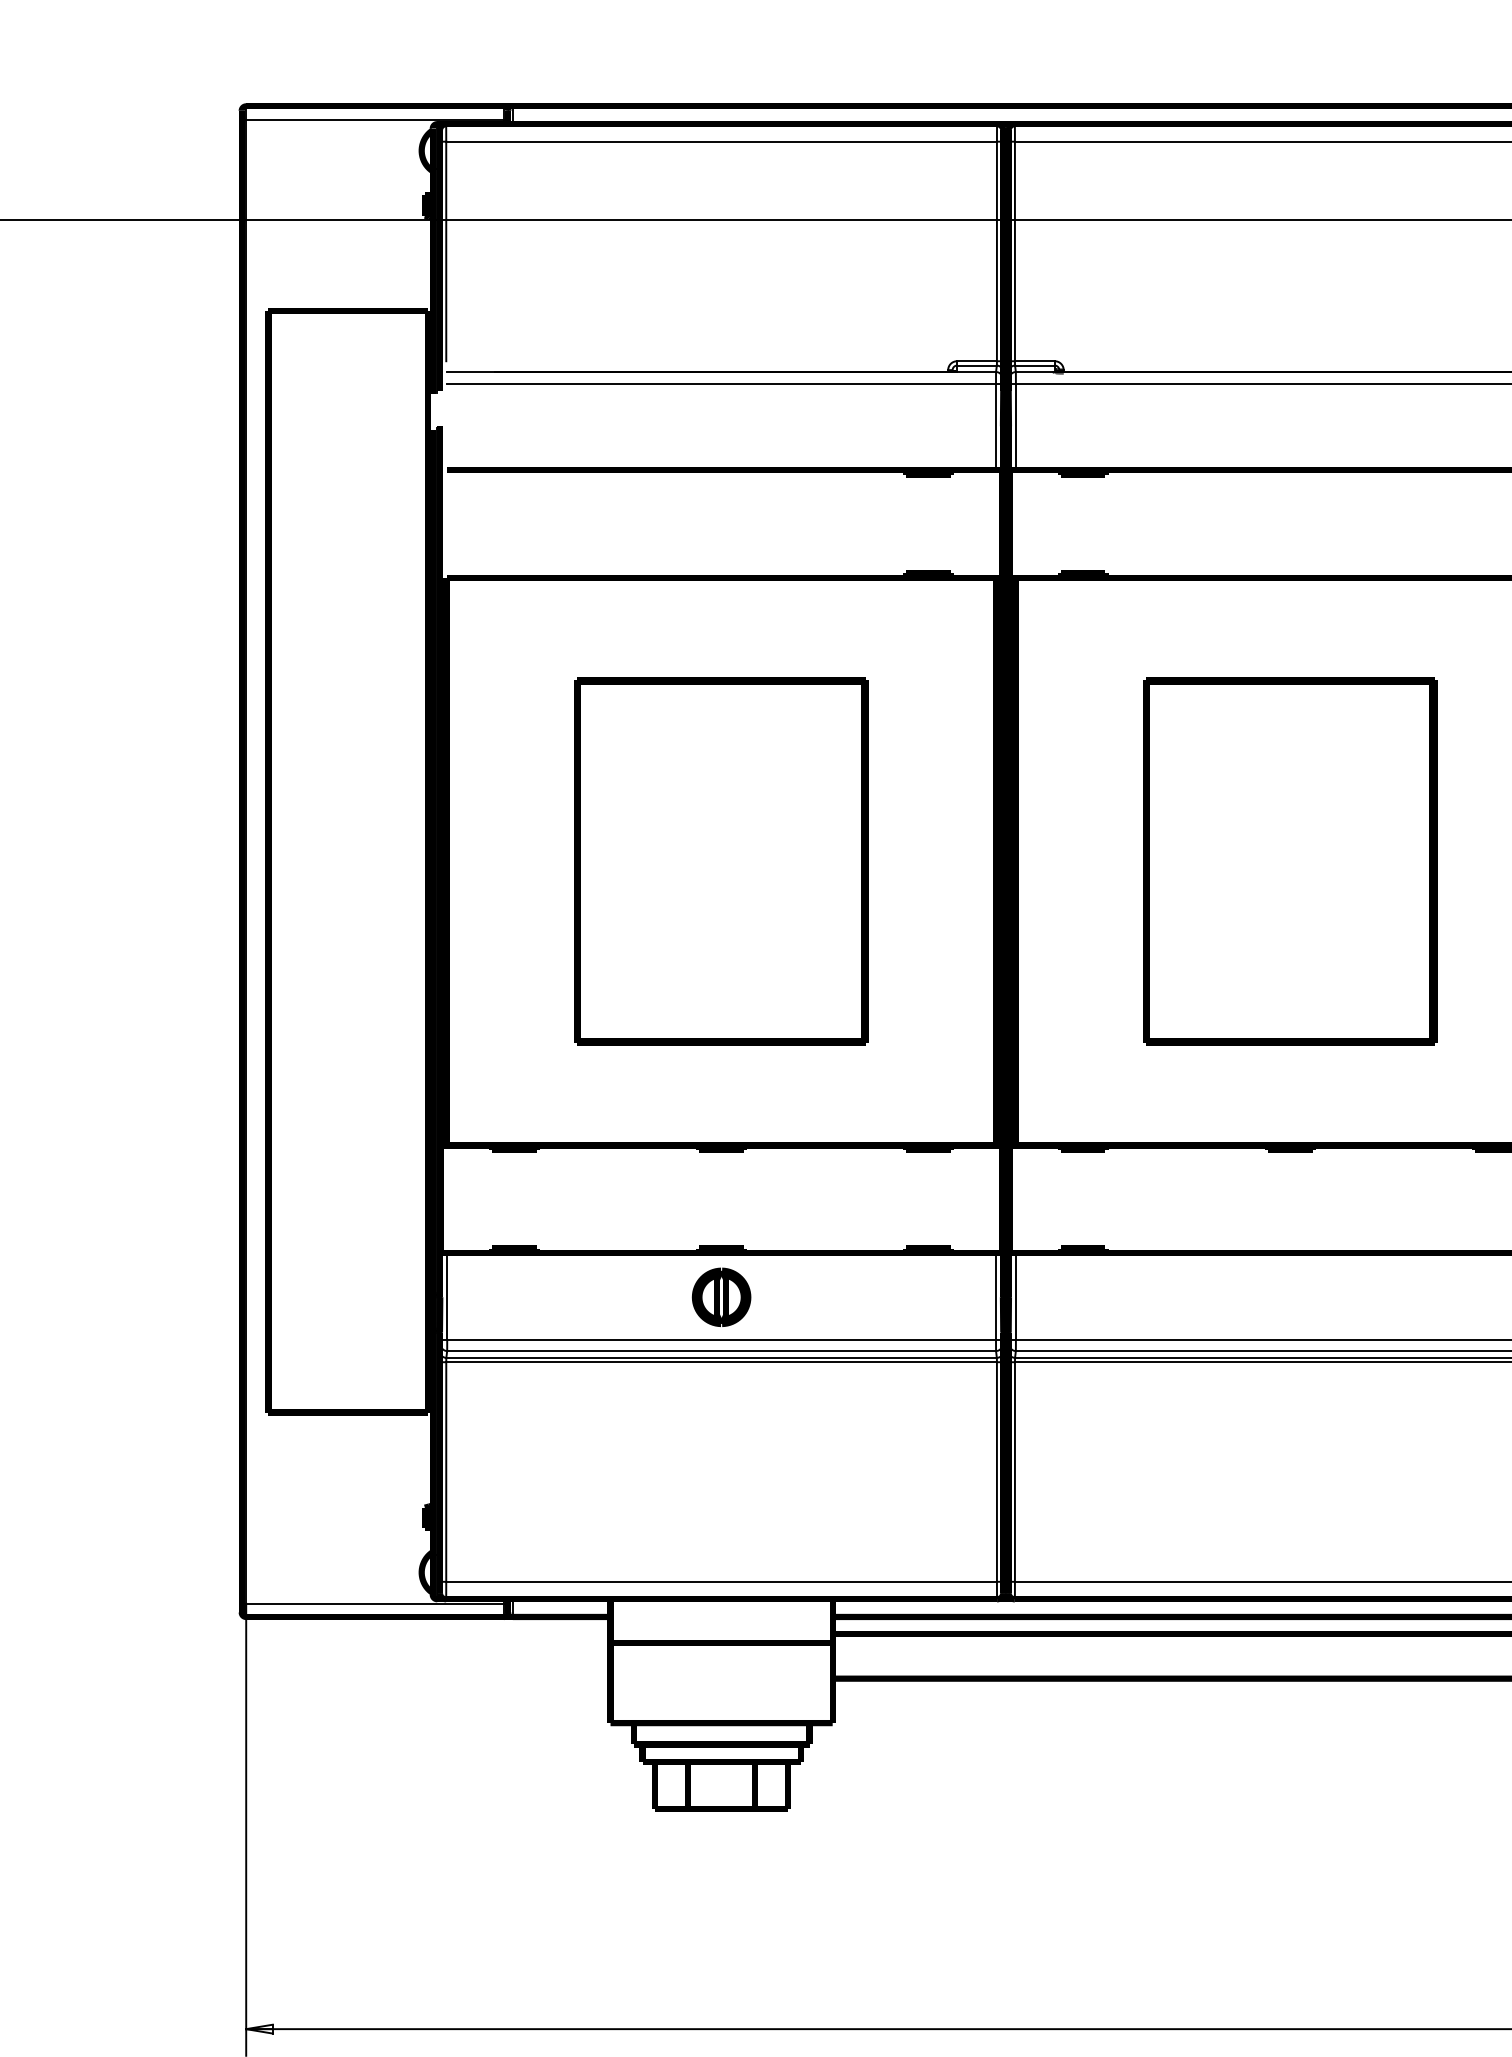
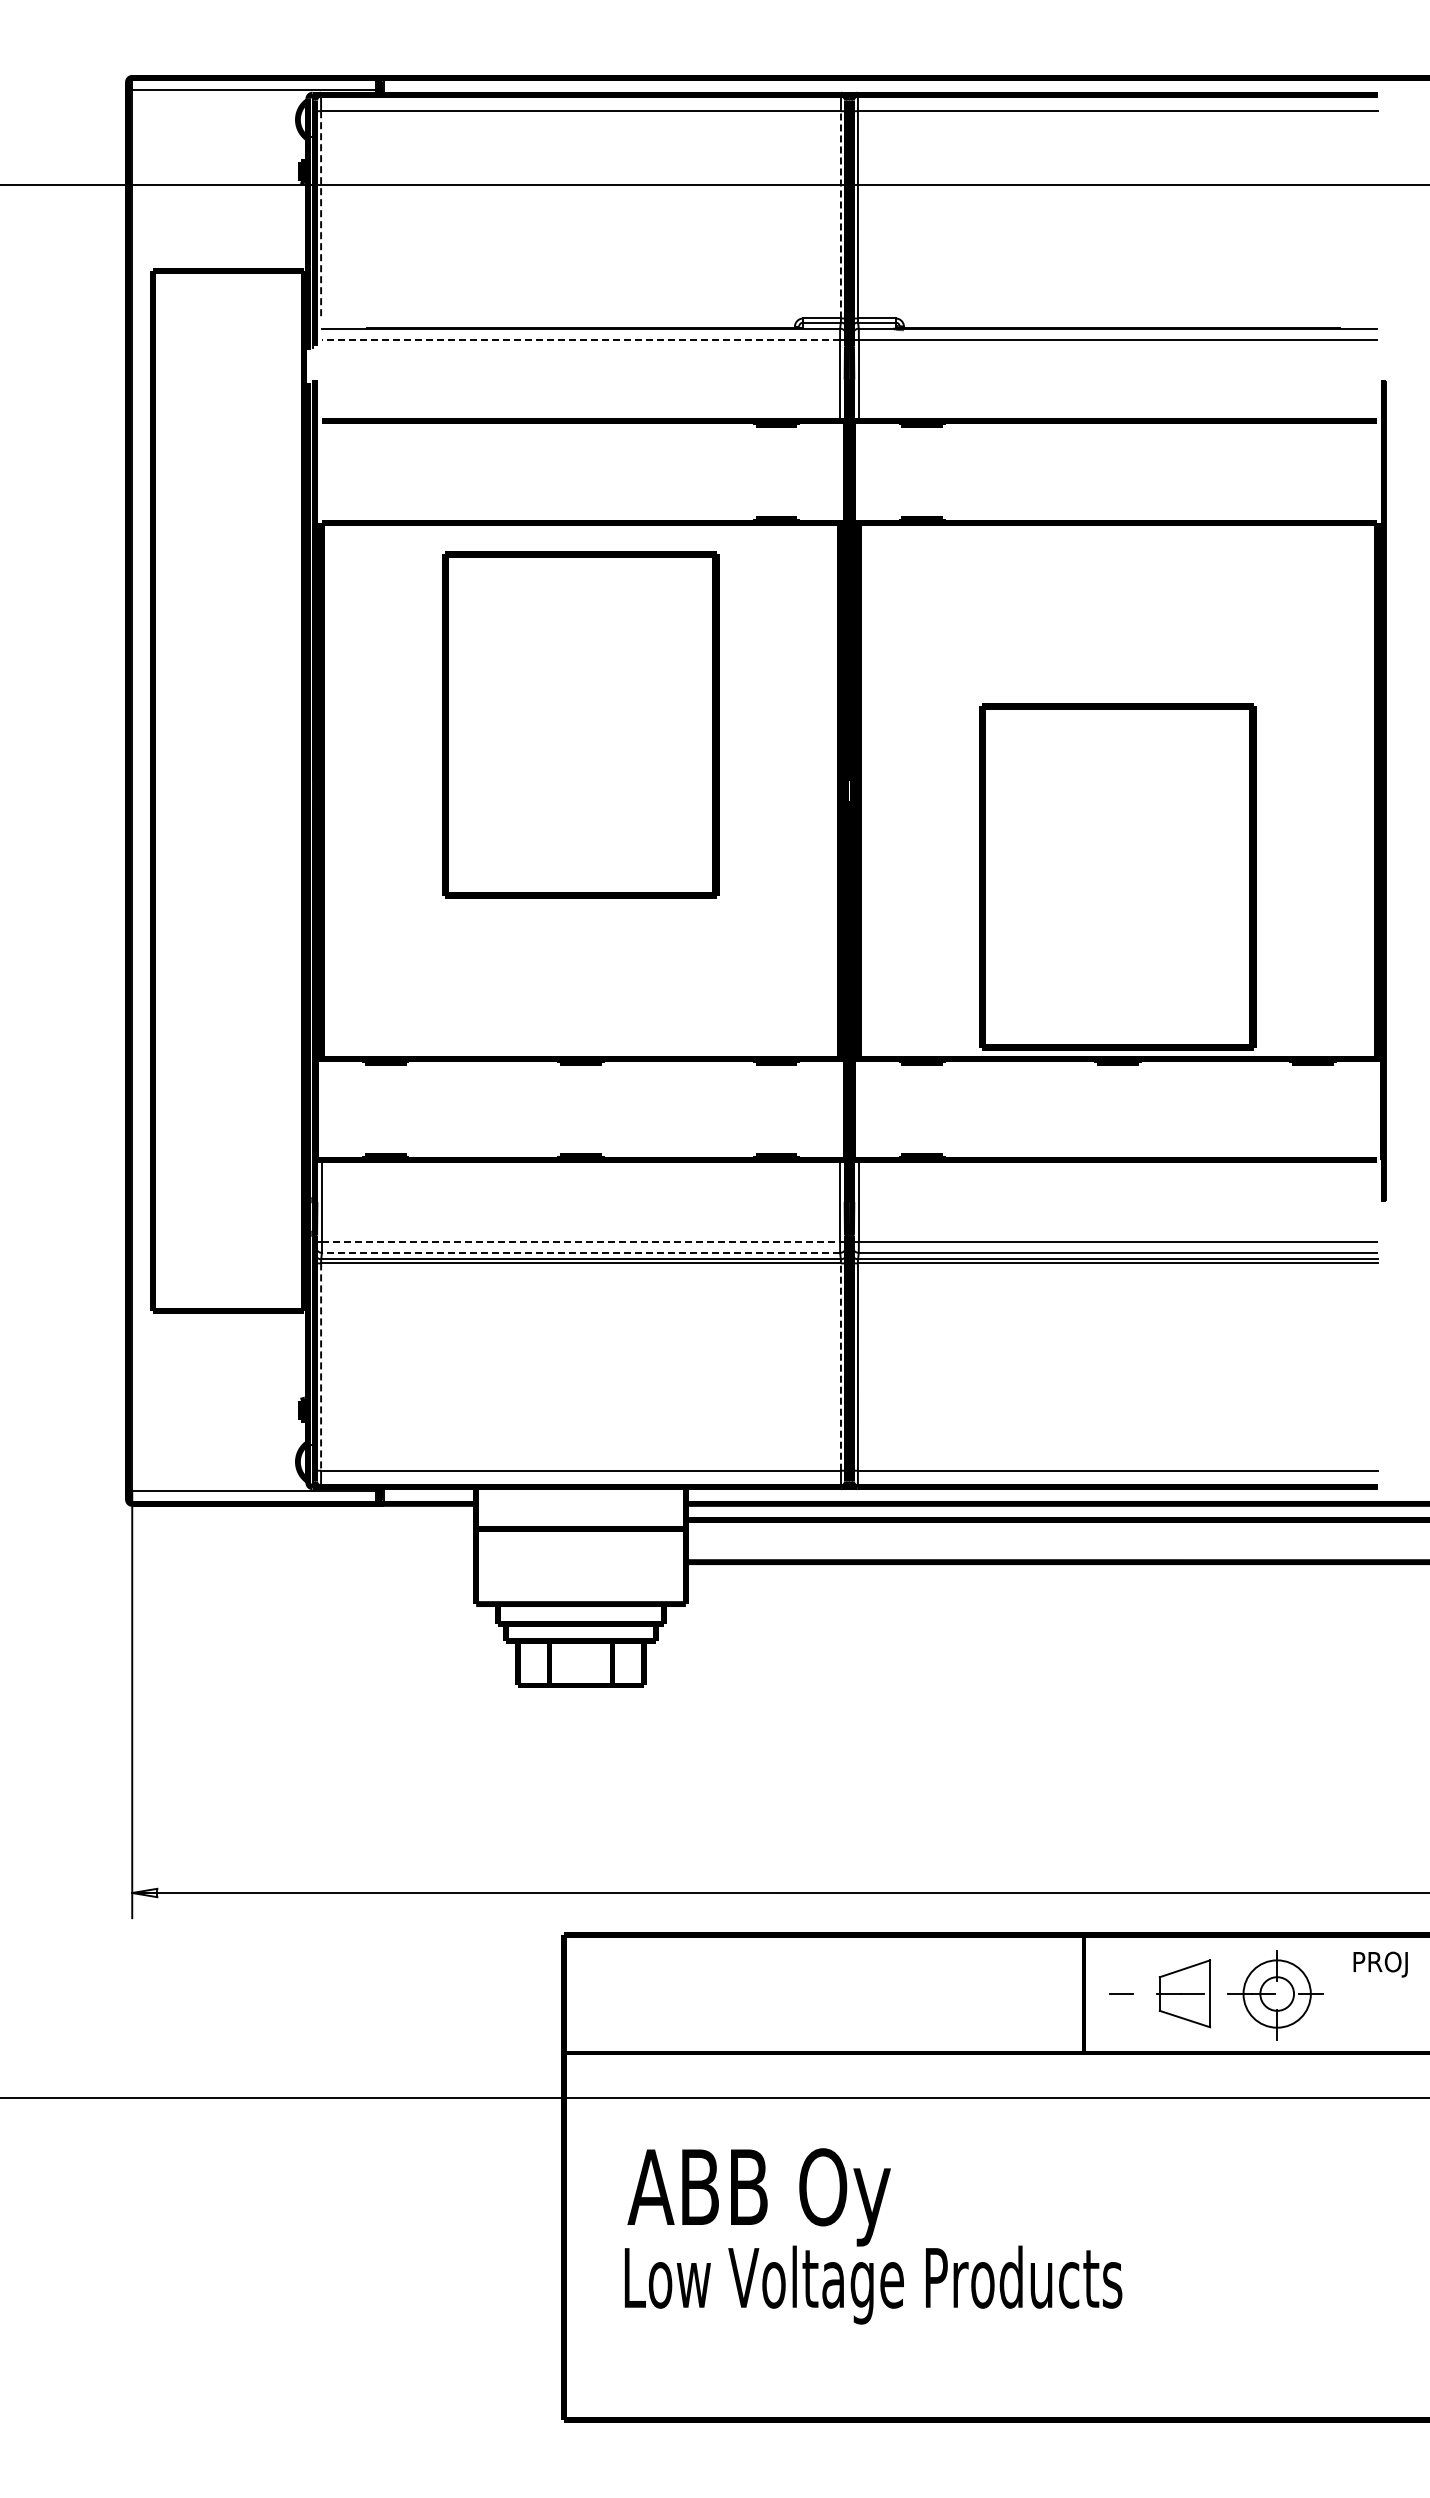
line: (446, 251) -> (321, 214), solid -> dashed
line: (996, 251) -> (840, 214), solid -> dashed
line: (721, 383) -> (580, 339), solid -> dashed
part: (721, 861) -> (580, 724), moved
part: (1289, 861) -> (1117, 876), moved
part: (722, 1297) -> (581, 1202), removed
line: (722, 1339) -> (581, 1241), solid -> dashed
line: (721, 1350) -> (580, 1252), solid -> dashed
line: (446, 1472) -> (321, 1367), solid -> dashed
line: (996, 1472) -> (840, 1367), solid -> dashed

